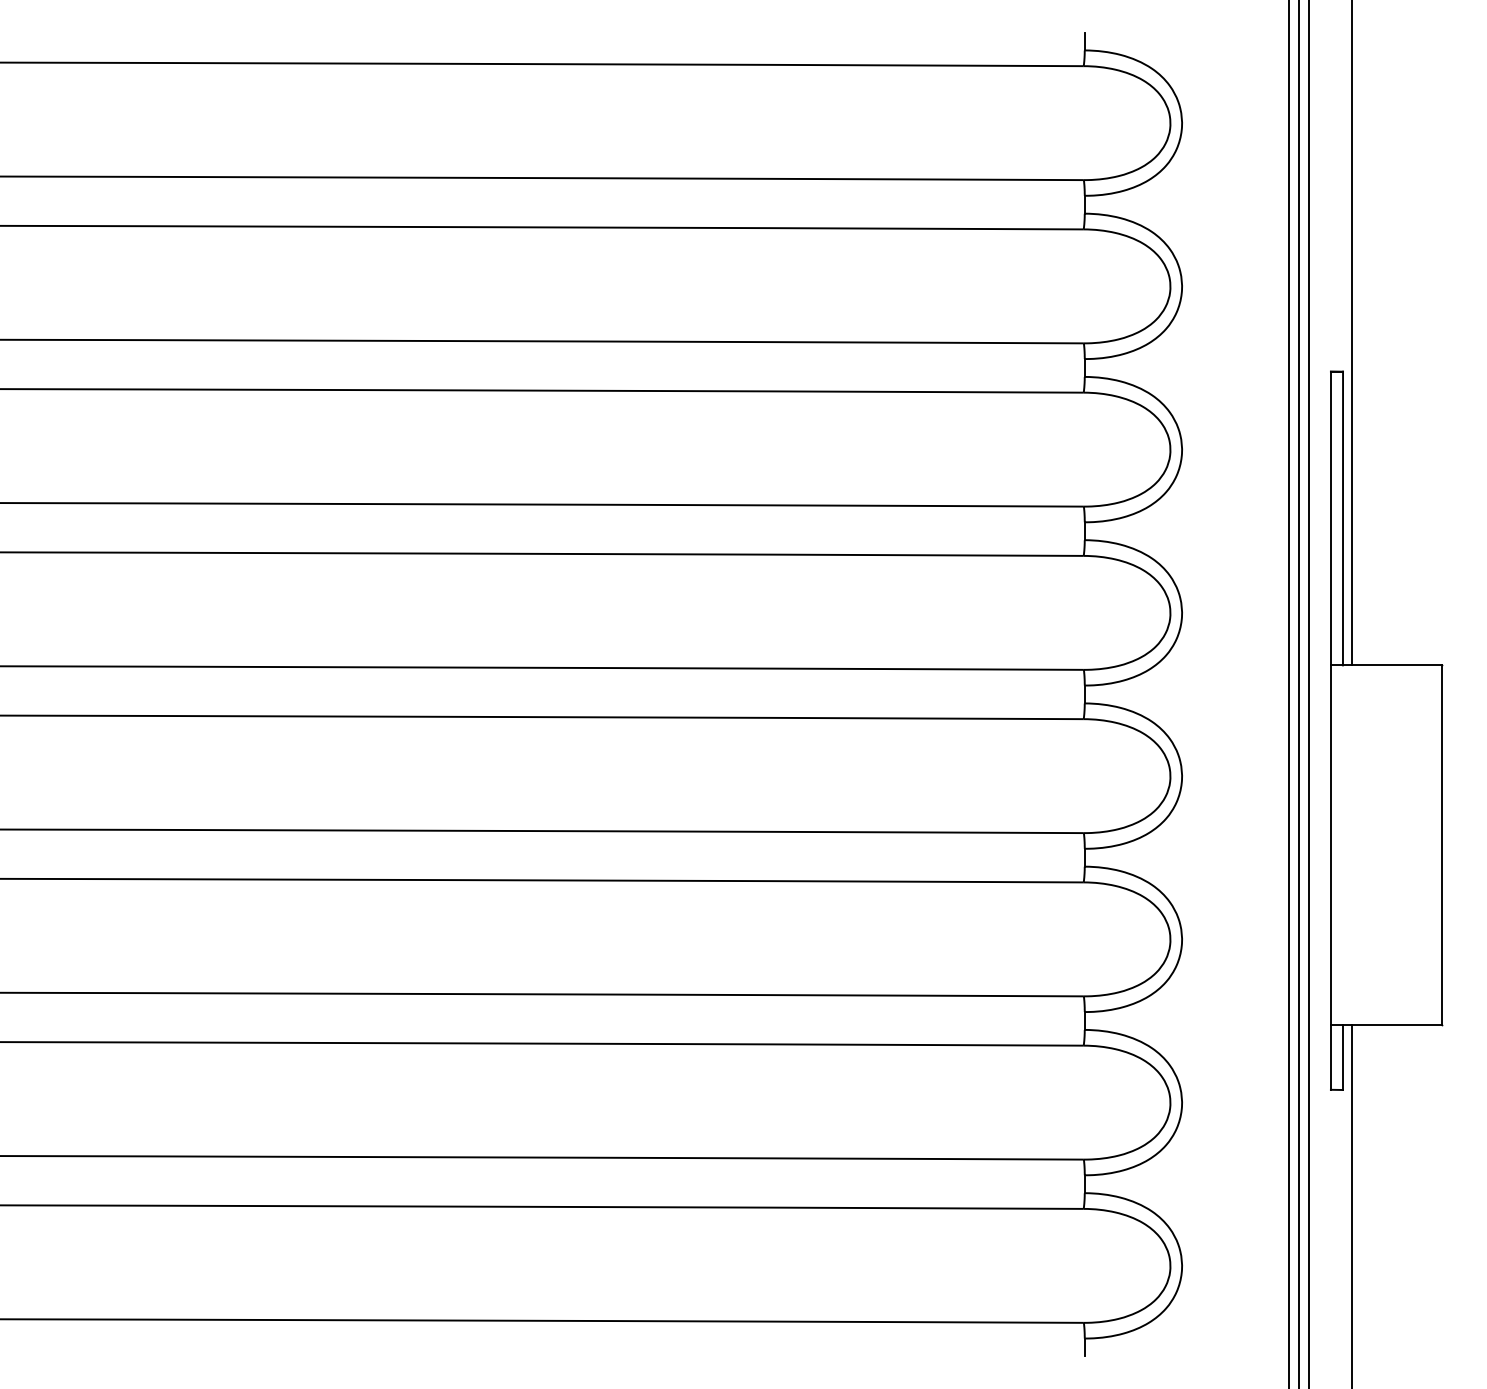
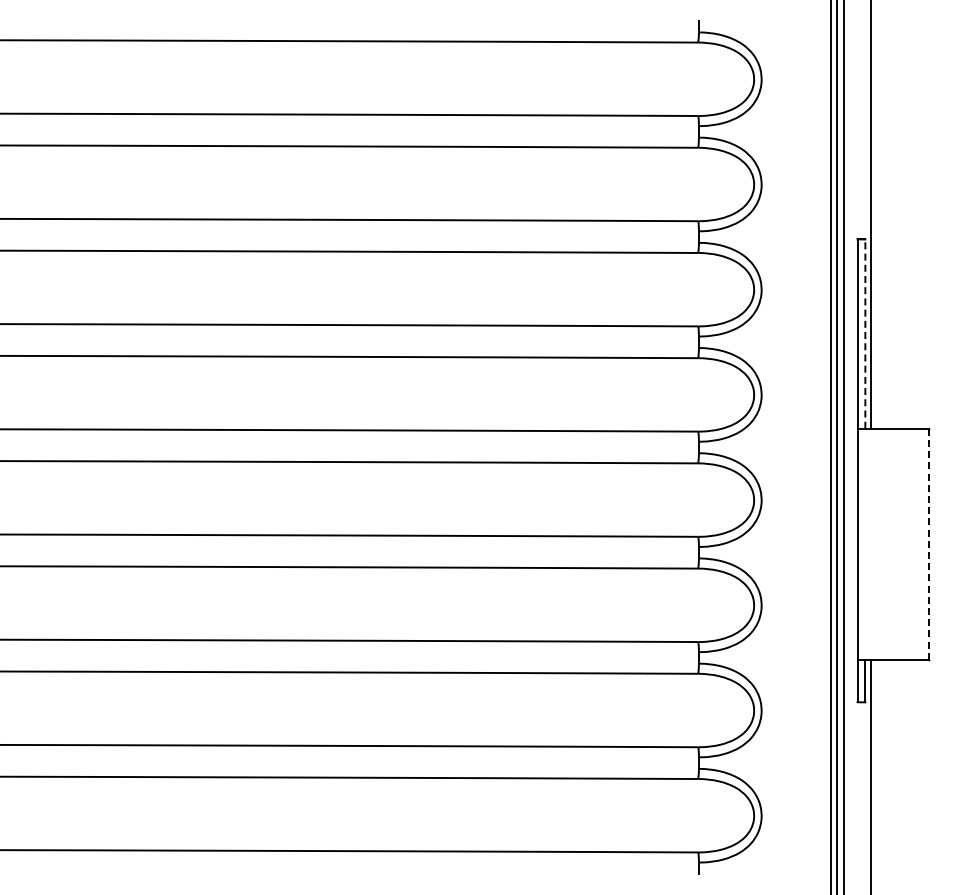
line: (1343, 519) -> (865, 334), solid -> dashed
line: (1442, 845) -> (929, 544), solid -> dashed

